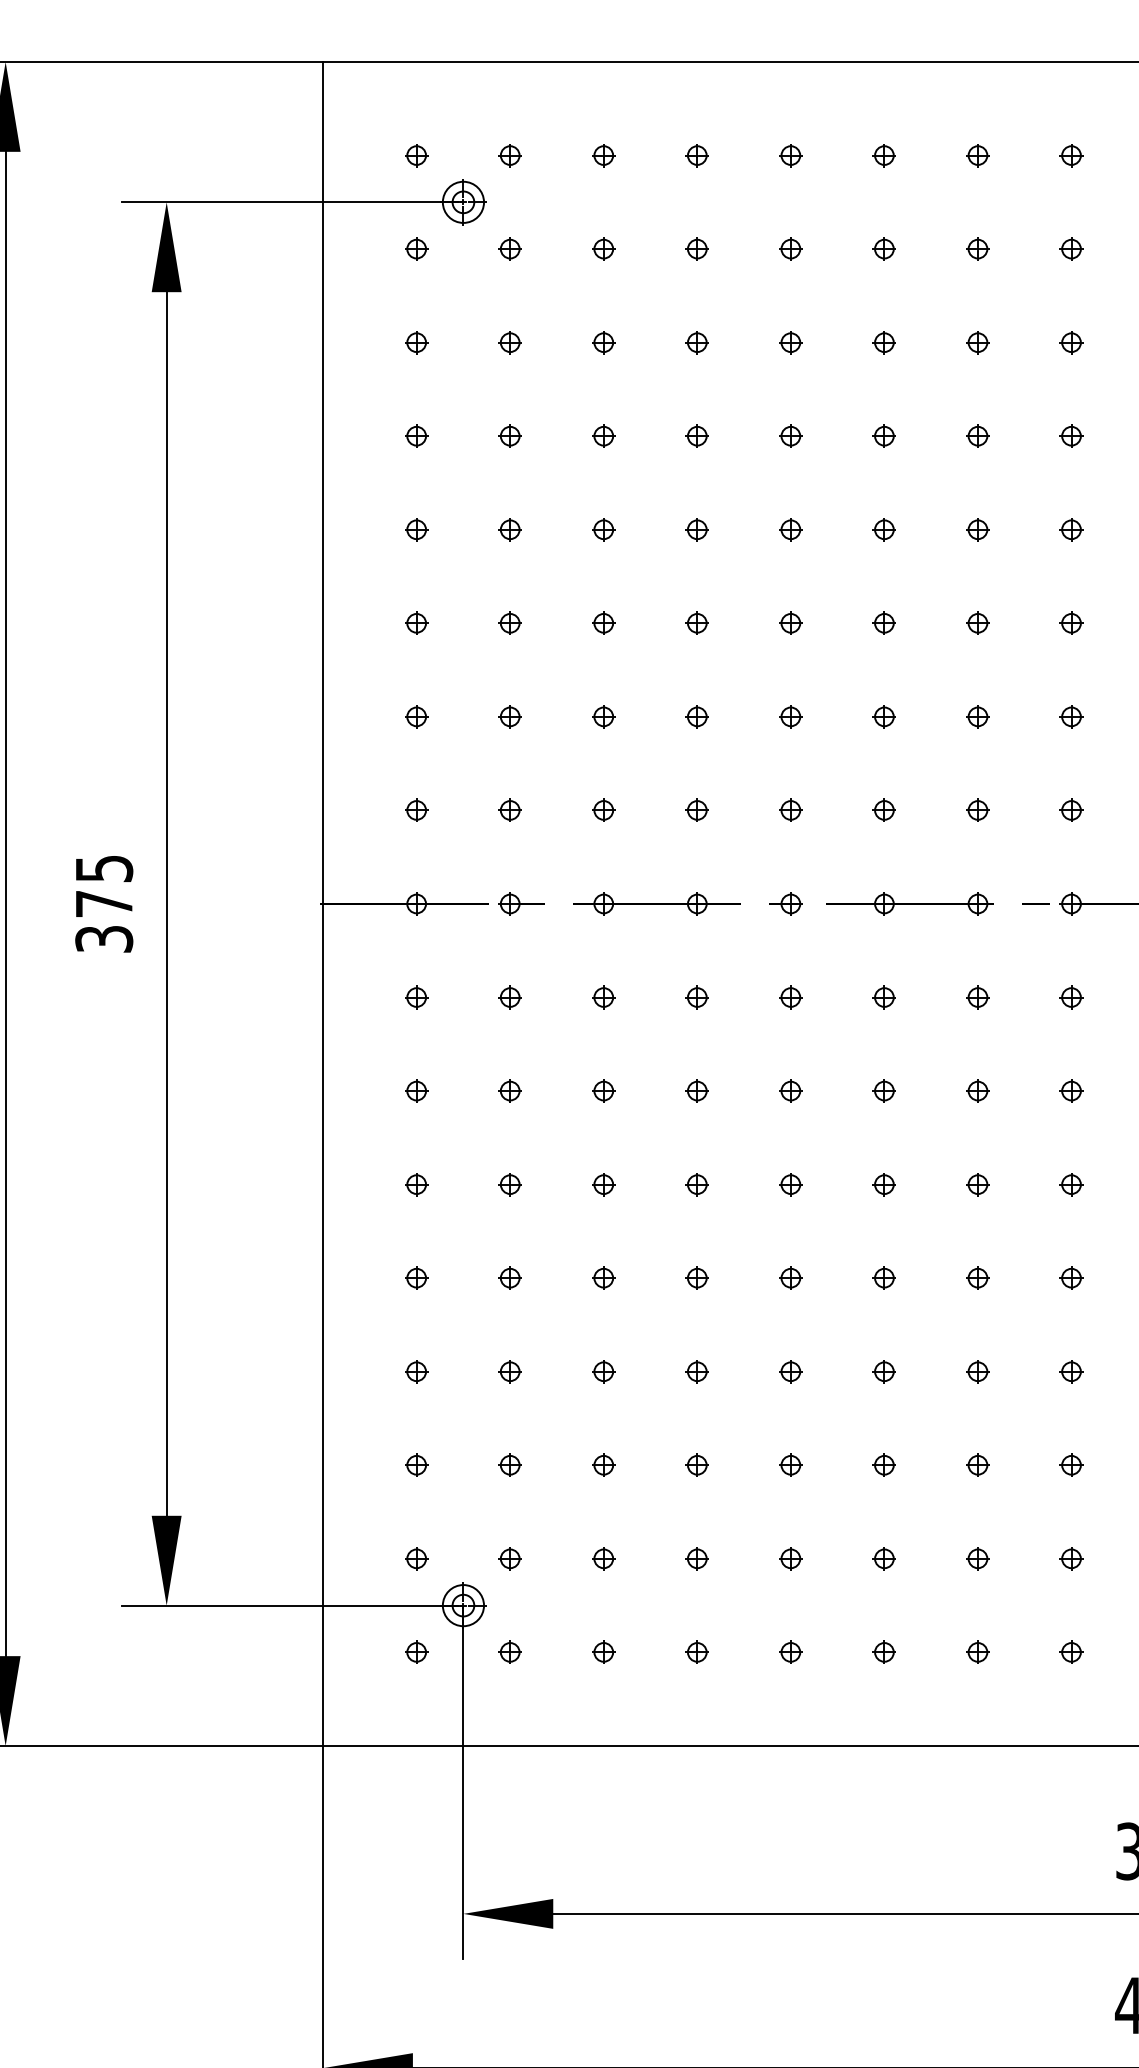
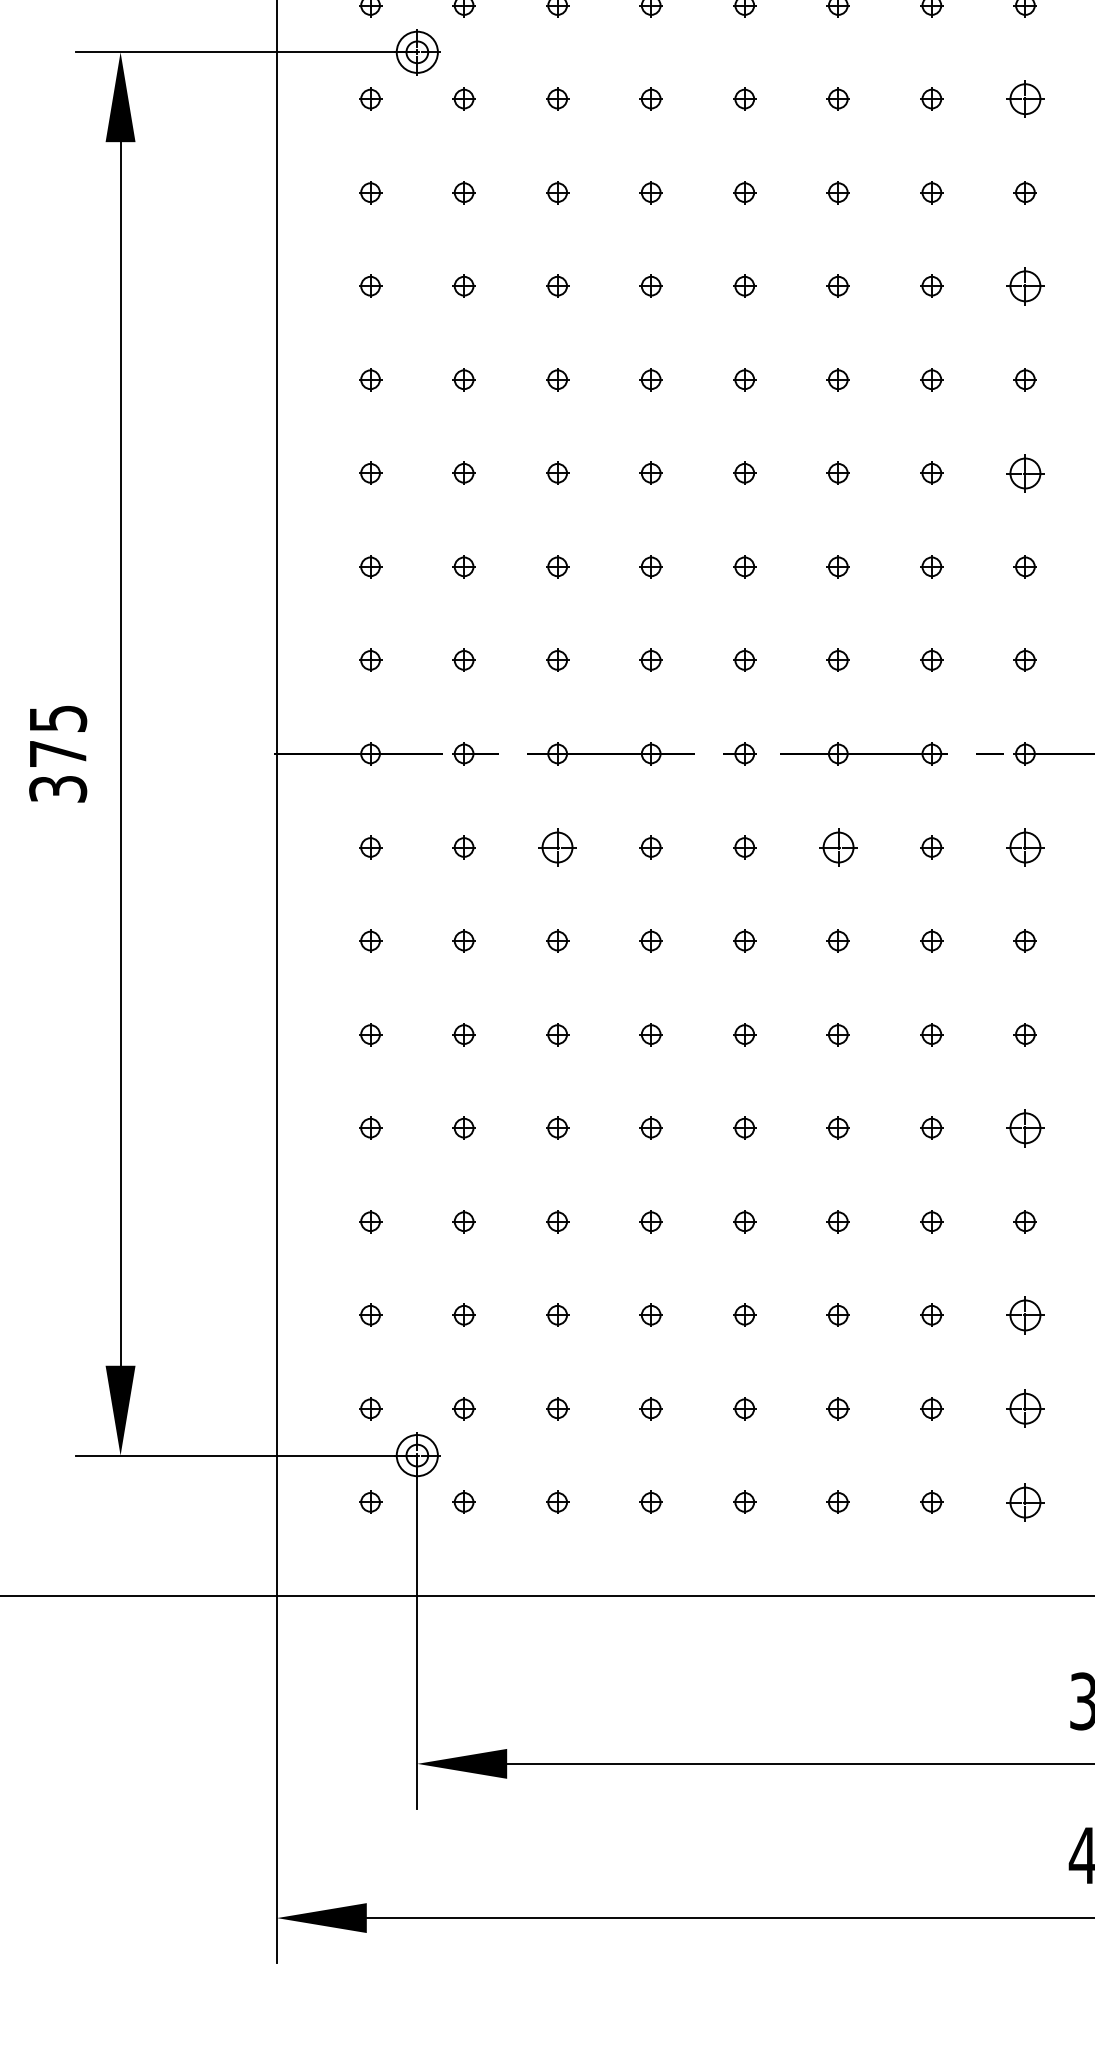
part: (1071, 248) -> (1025, 98), size x1.6
part: (1071, 435) -> (1025, 285), size x1.6
part: (1071, 622) -> (1025, 472), size x1.6
part: (603, 997) -> (557, 847), size x1.6
part: (883, 997) -> (837, 847), size x1.6
part: (1071, 997) -> (1025, 847), size x1.6
part: (1071, 1277) -> (1025, 1127), size x1.6
part: (1071, 1464) -> (1025, 1314), size x1.6
part: (1071, 1558) -> (1025, 1408), size x1.6
part: (1071, 1651) -> (1025, 1501), size x1.6

